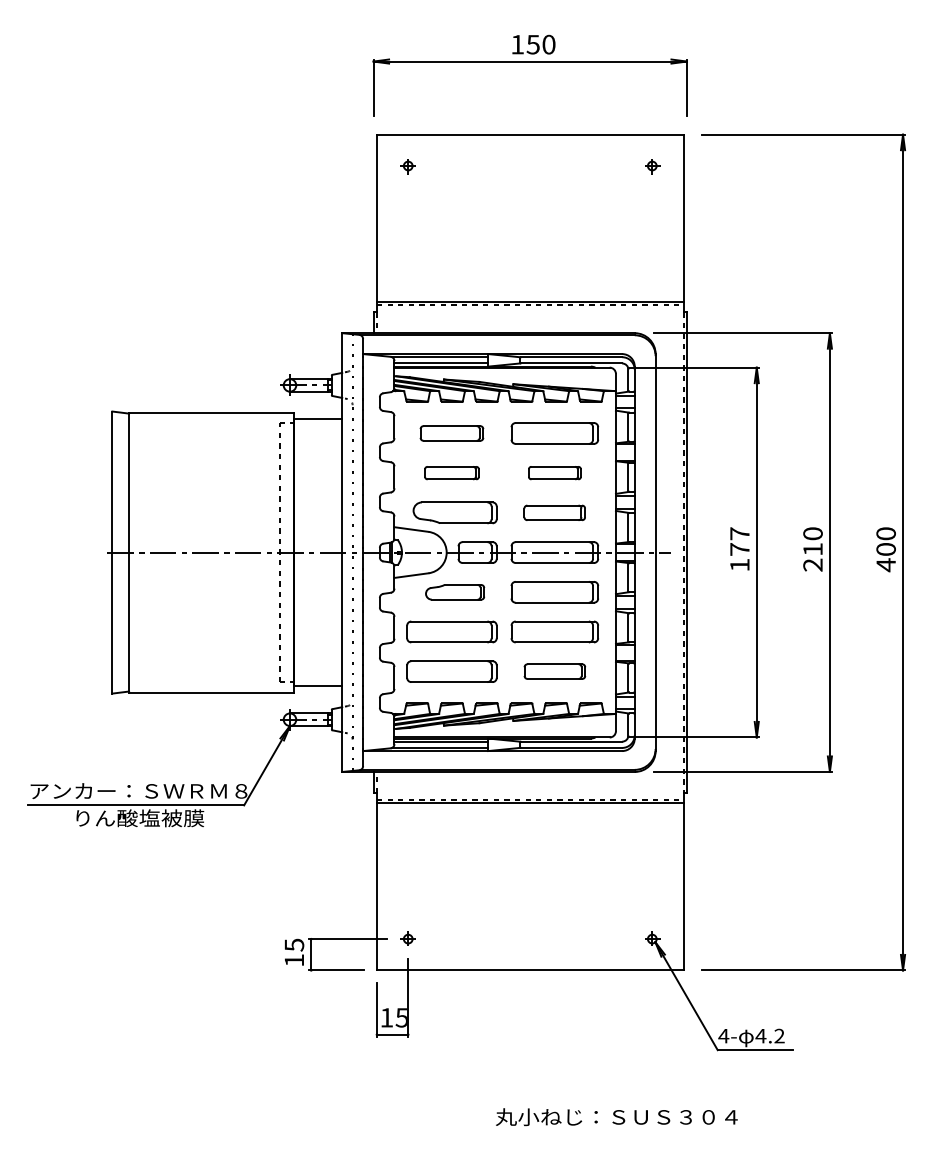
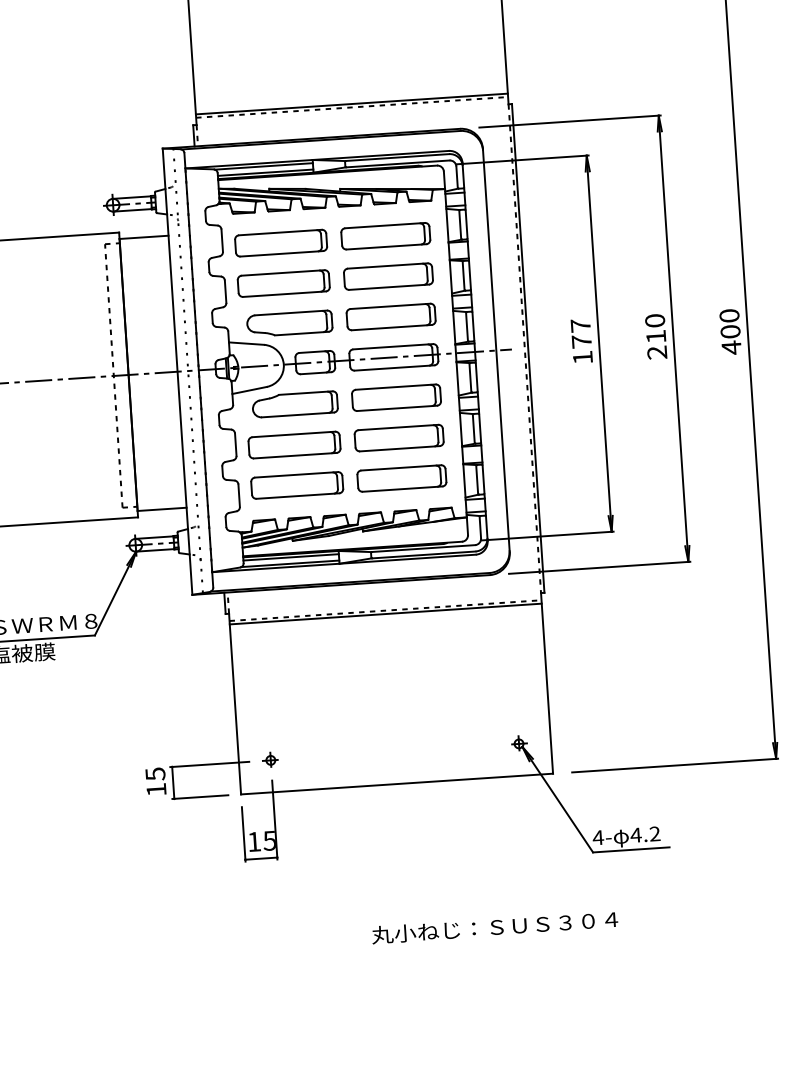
part: (451, 433) -> (280, 243), size x1.43
part: (451, 472) -> (283, 282), size x1.67
part: (554, 472) -> (388, 275), size x1.67
part: (554, 512) -> (390, 316), size x1.43
part: (454, 592) -> (294, 404), size x1.43
part: (554, 671) -> (401, 478), size x1.43

